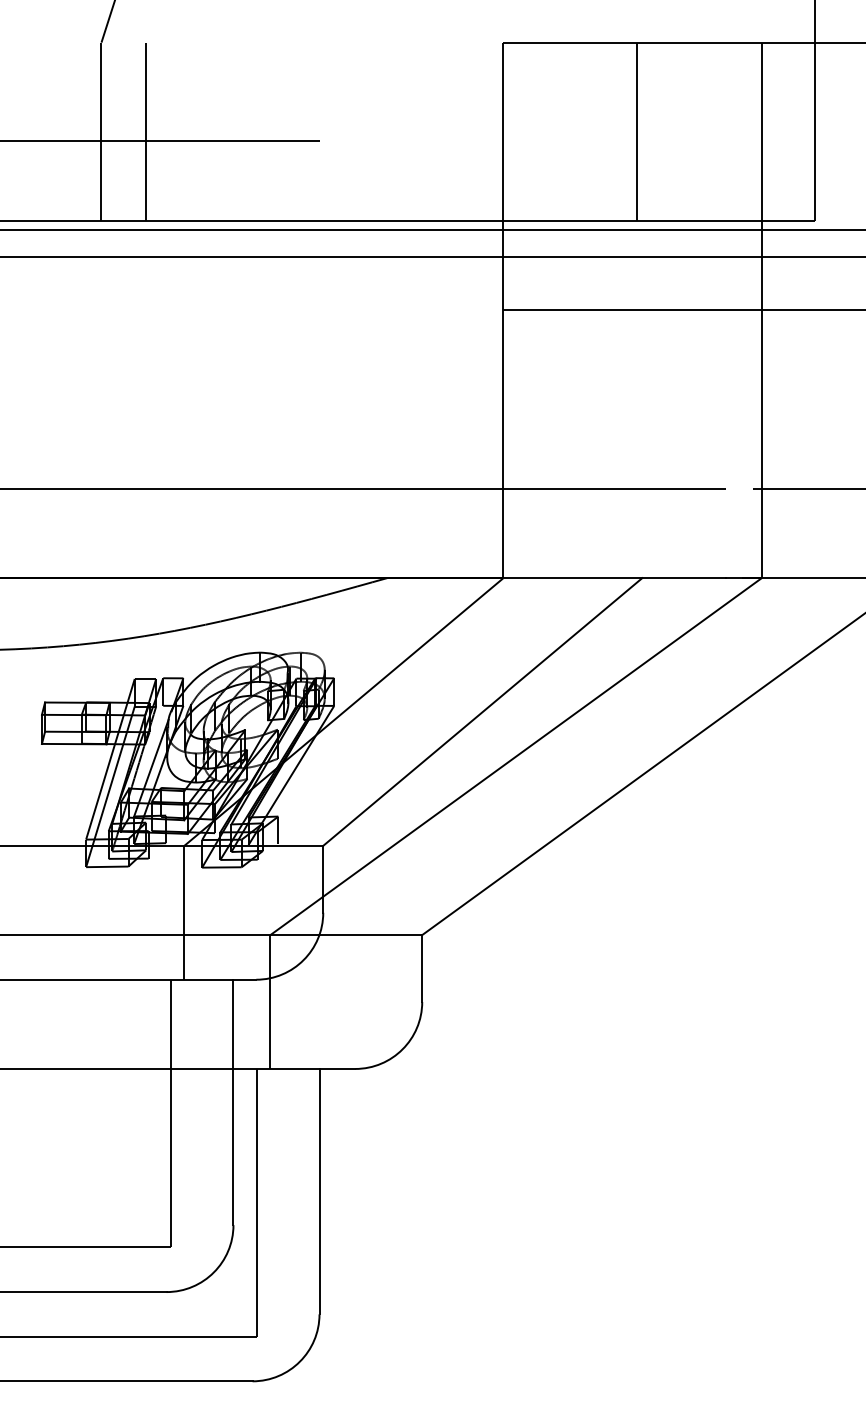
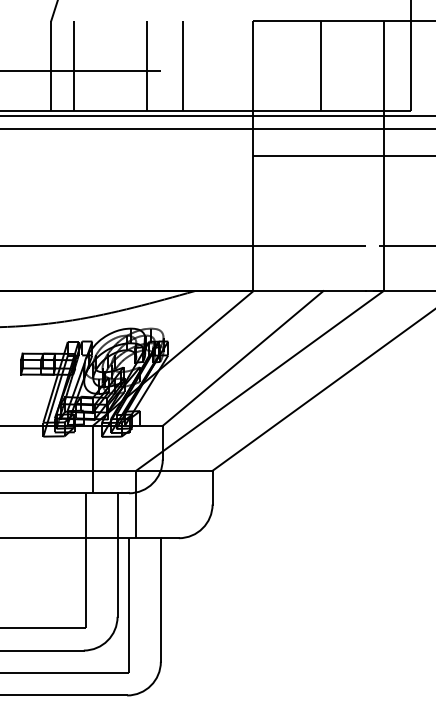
line: (290, 132) -> (146, 66), added
line: (364, 132) -> (183, 66), added

